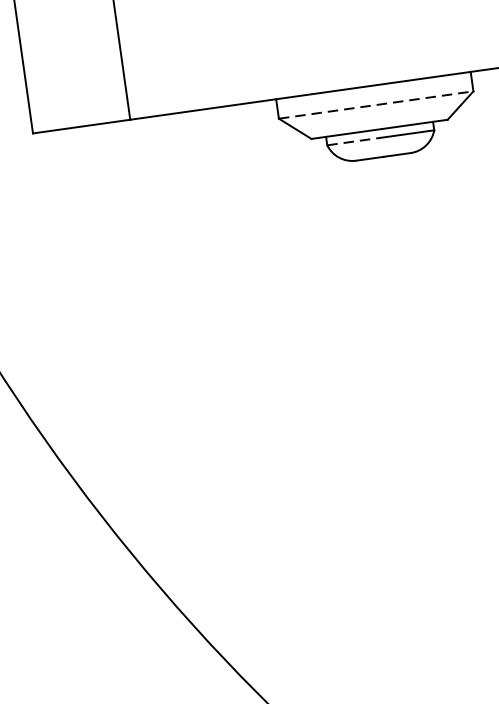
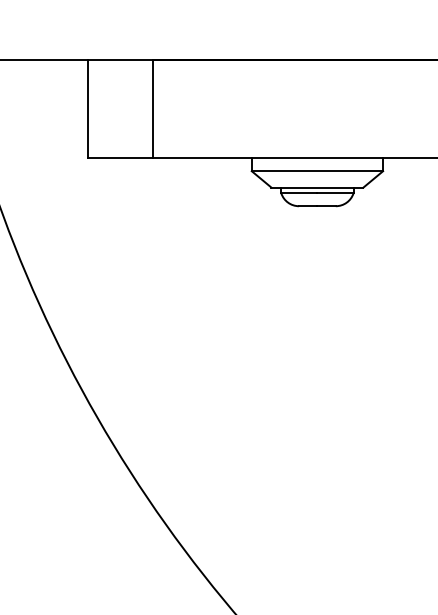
line: (376, 105) -> (317, 171), dashed -> solid
line: (354, 141) -> (299, 193), dashed -> solid

